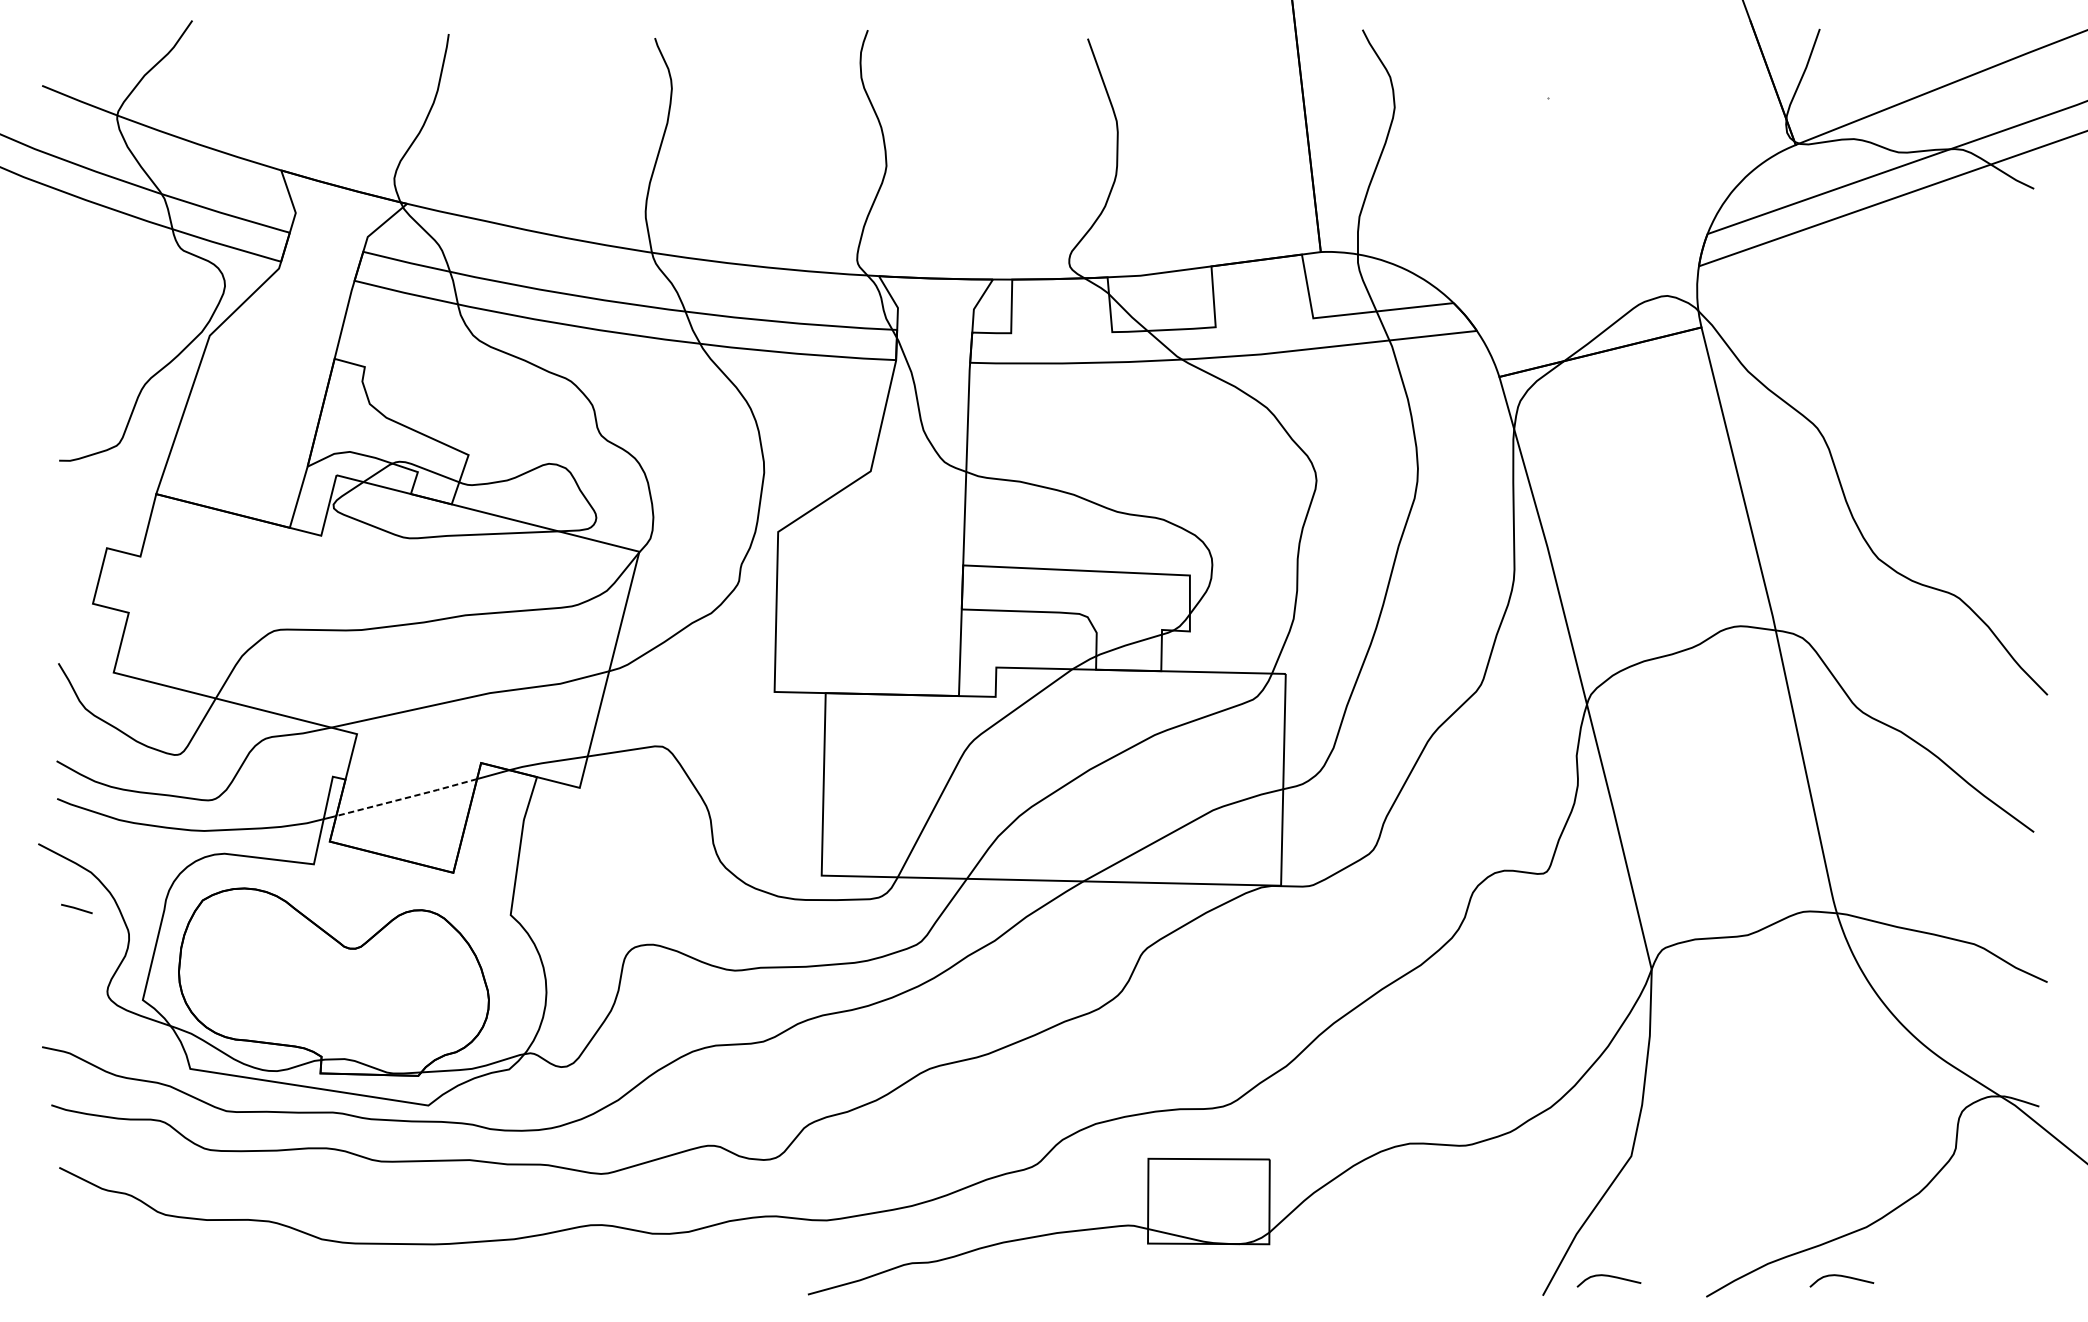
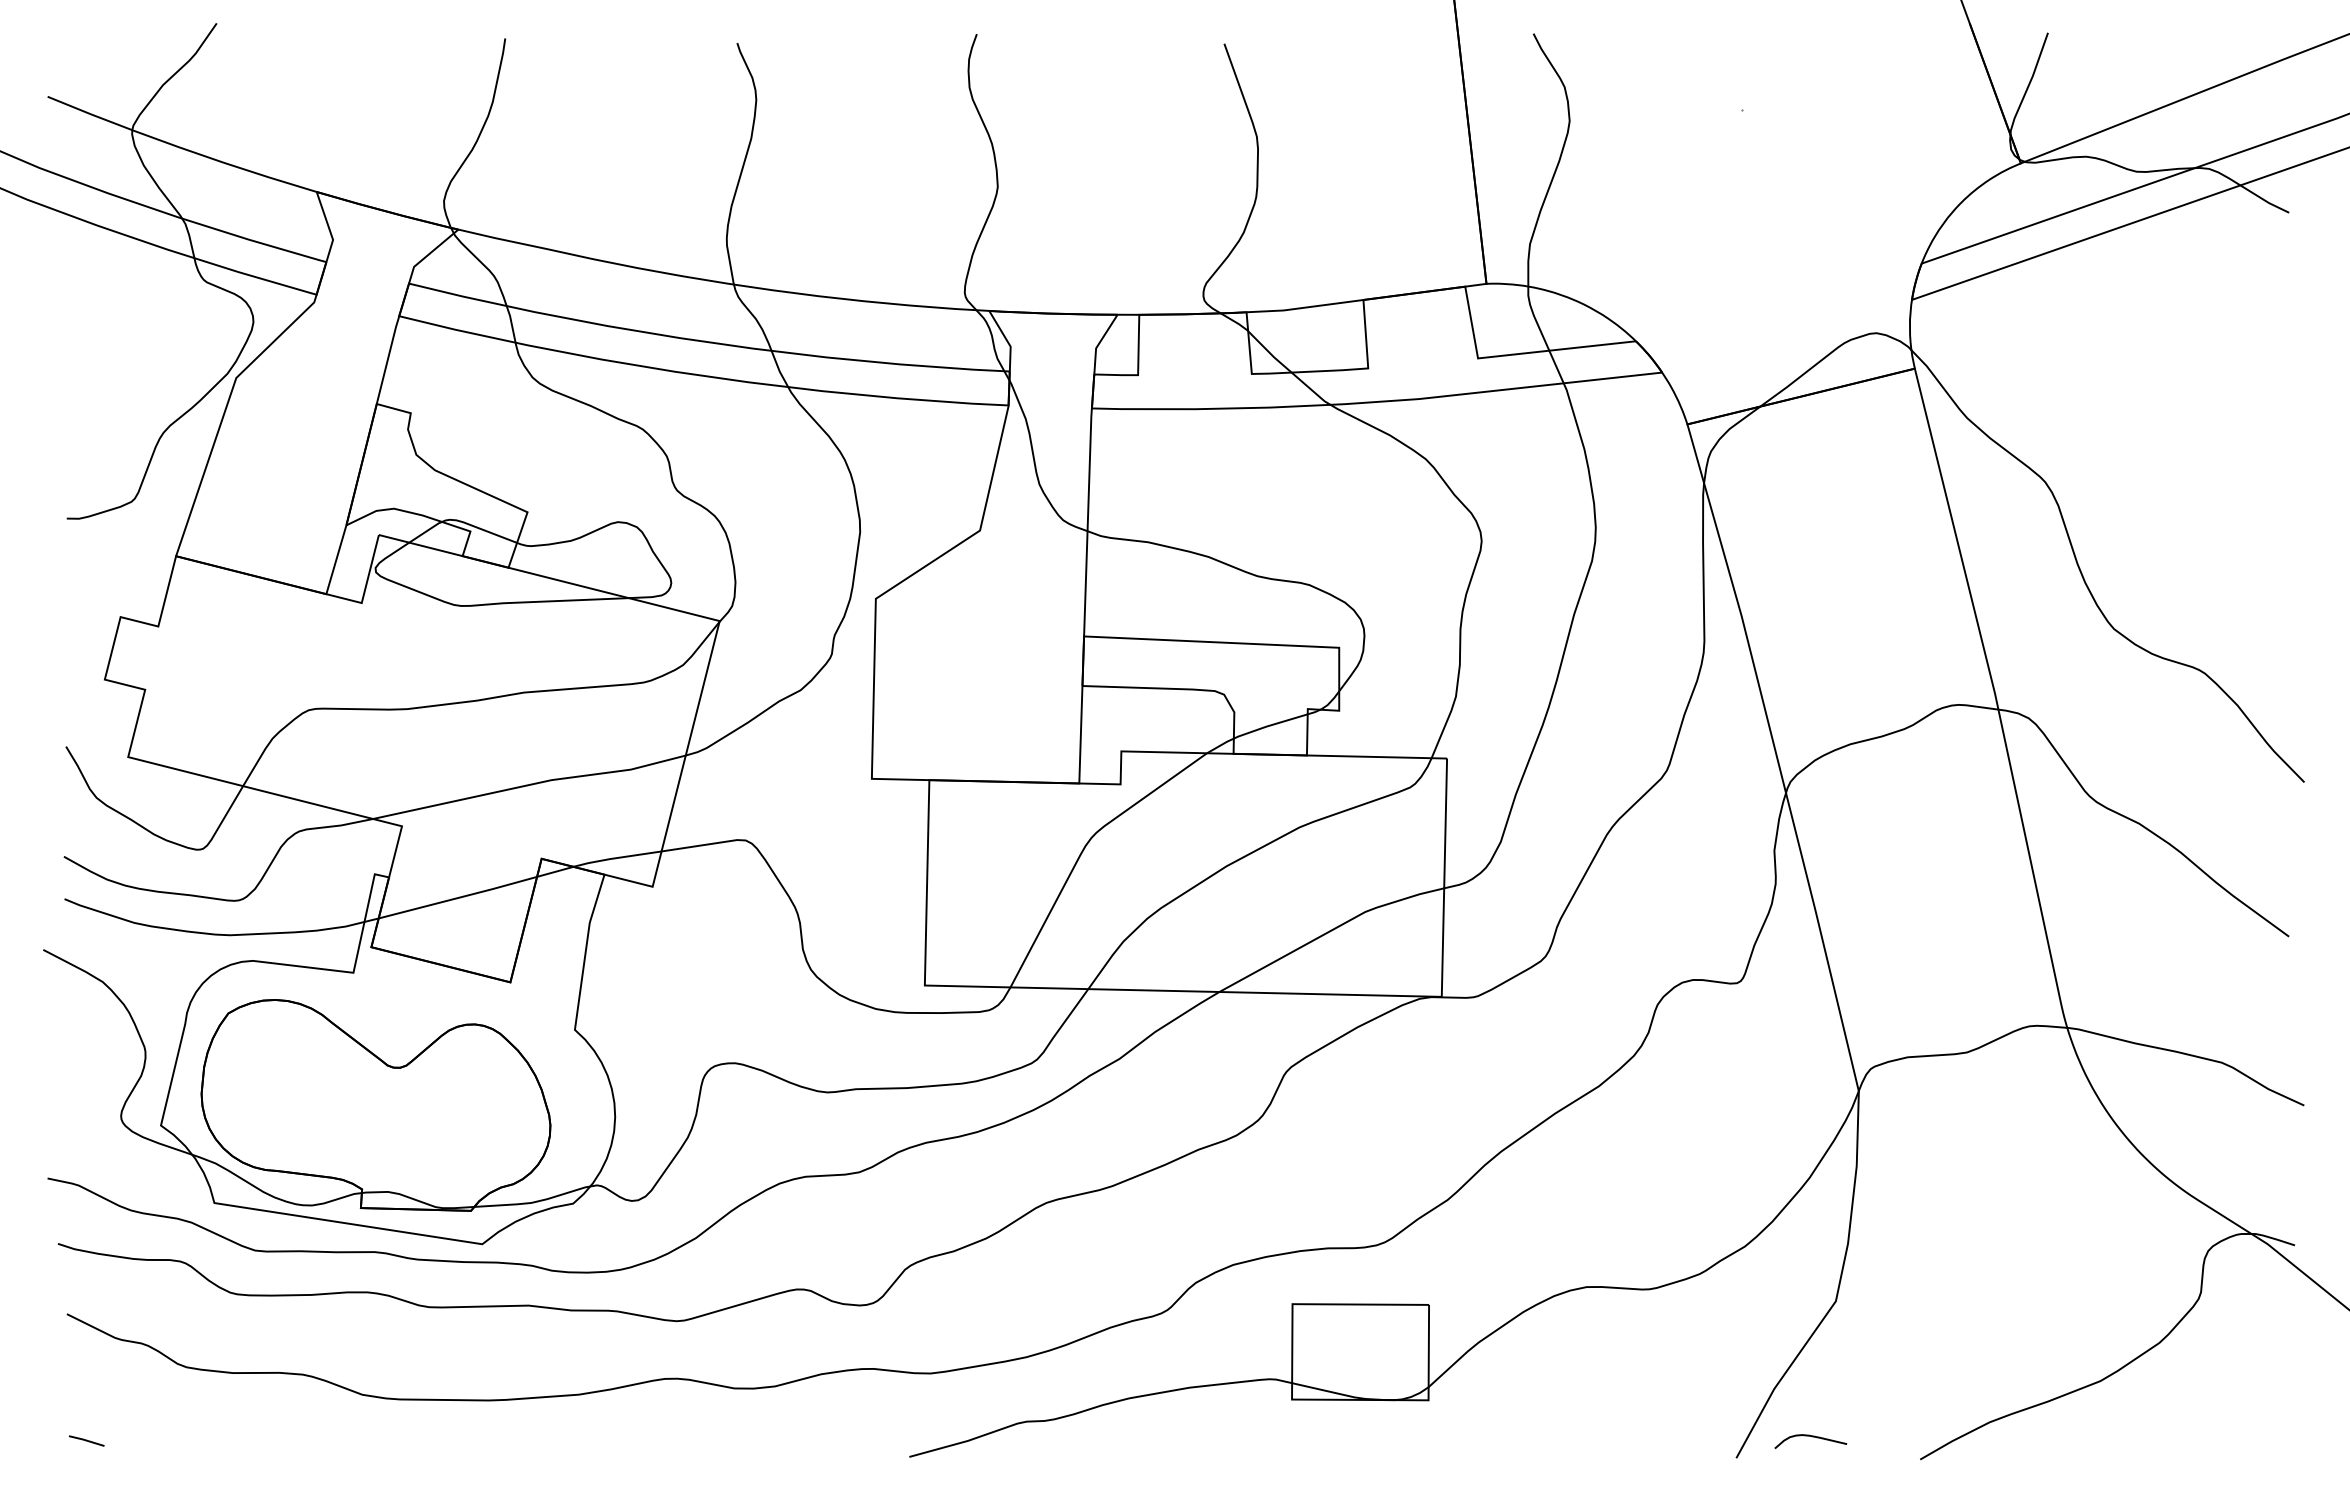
line: (407, 797) -> (458, 897), dashed -> solid
line: (76, 908) -> (86, 1440), moved
curve: (1843, 1277) -> (2074, 1437), removed

